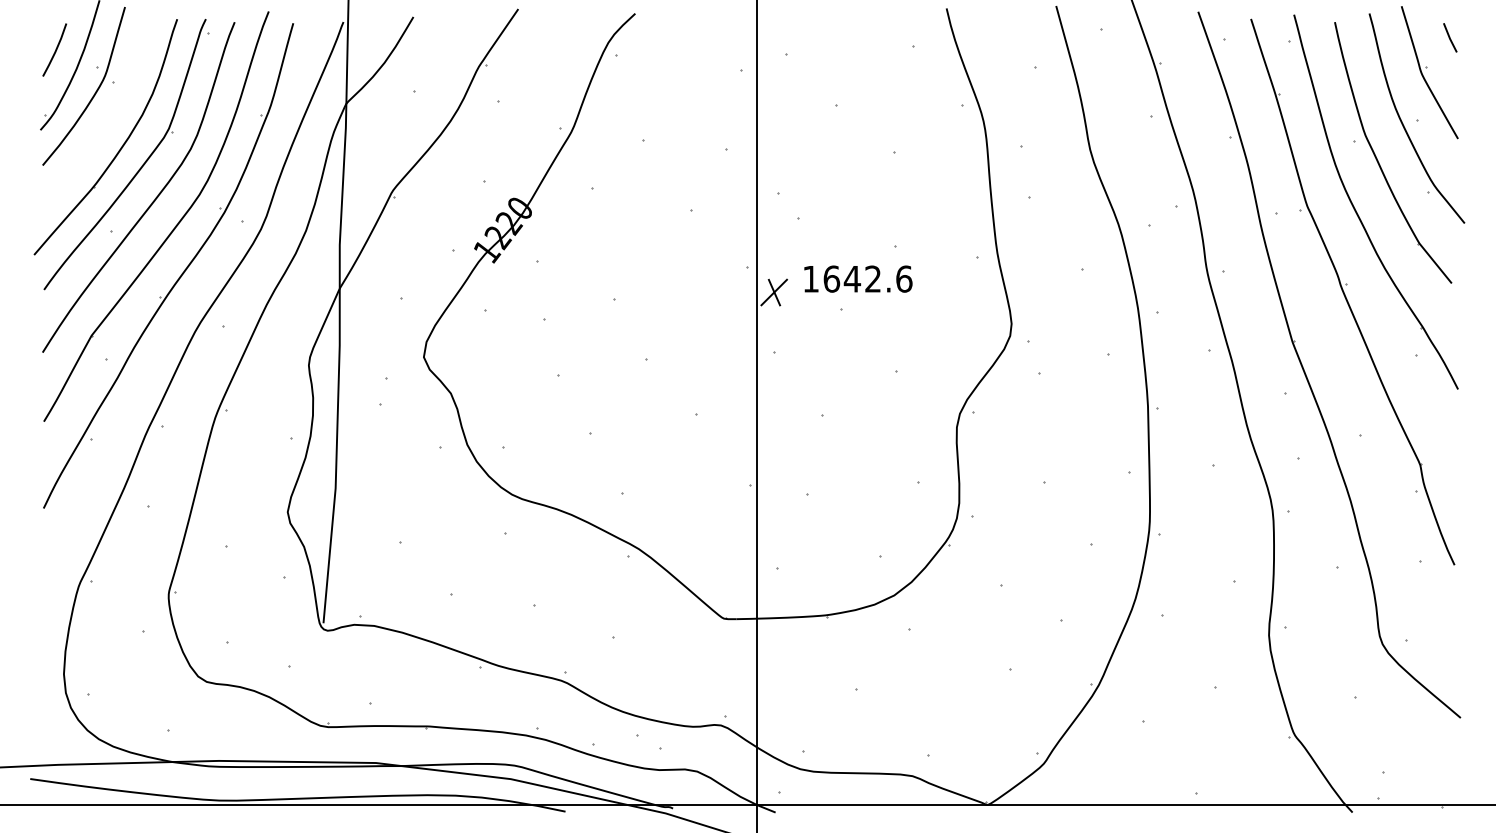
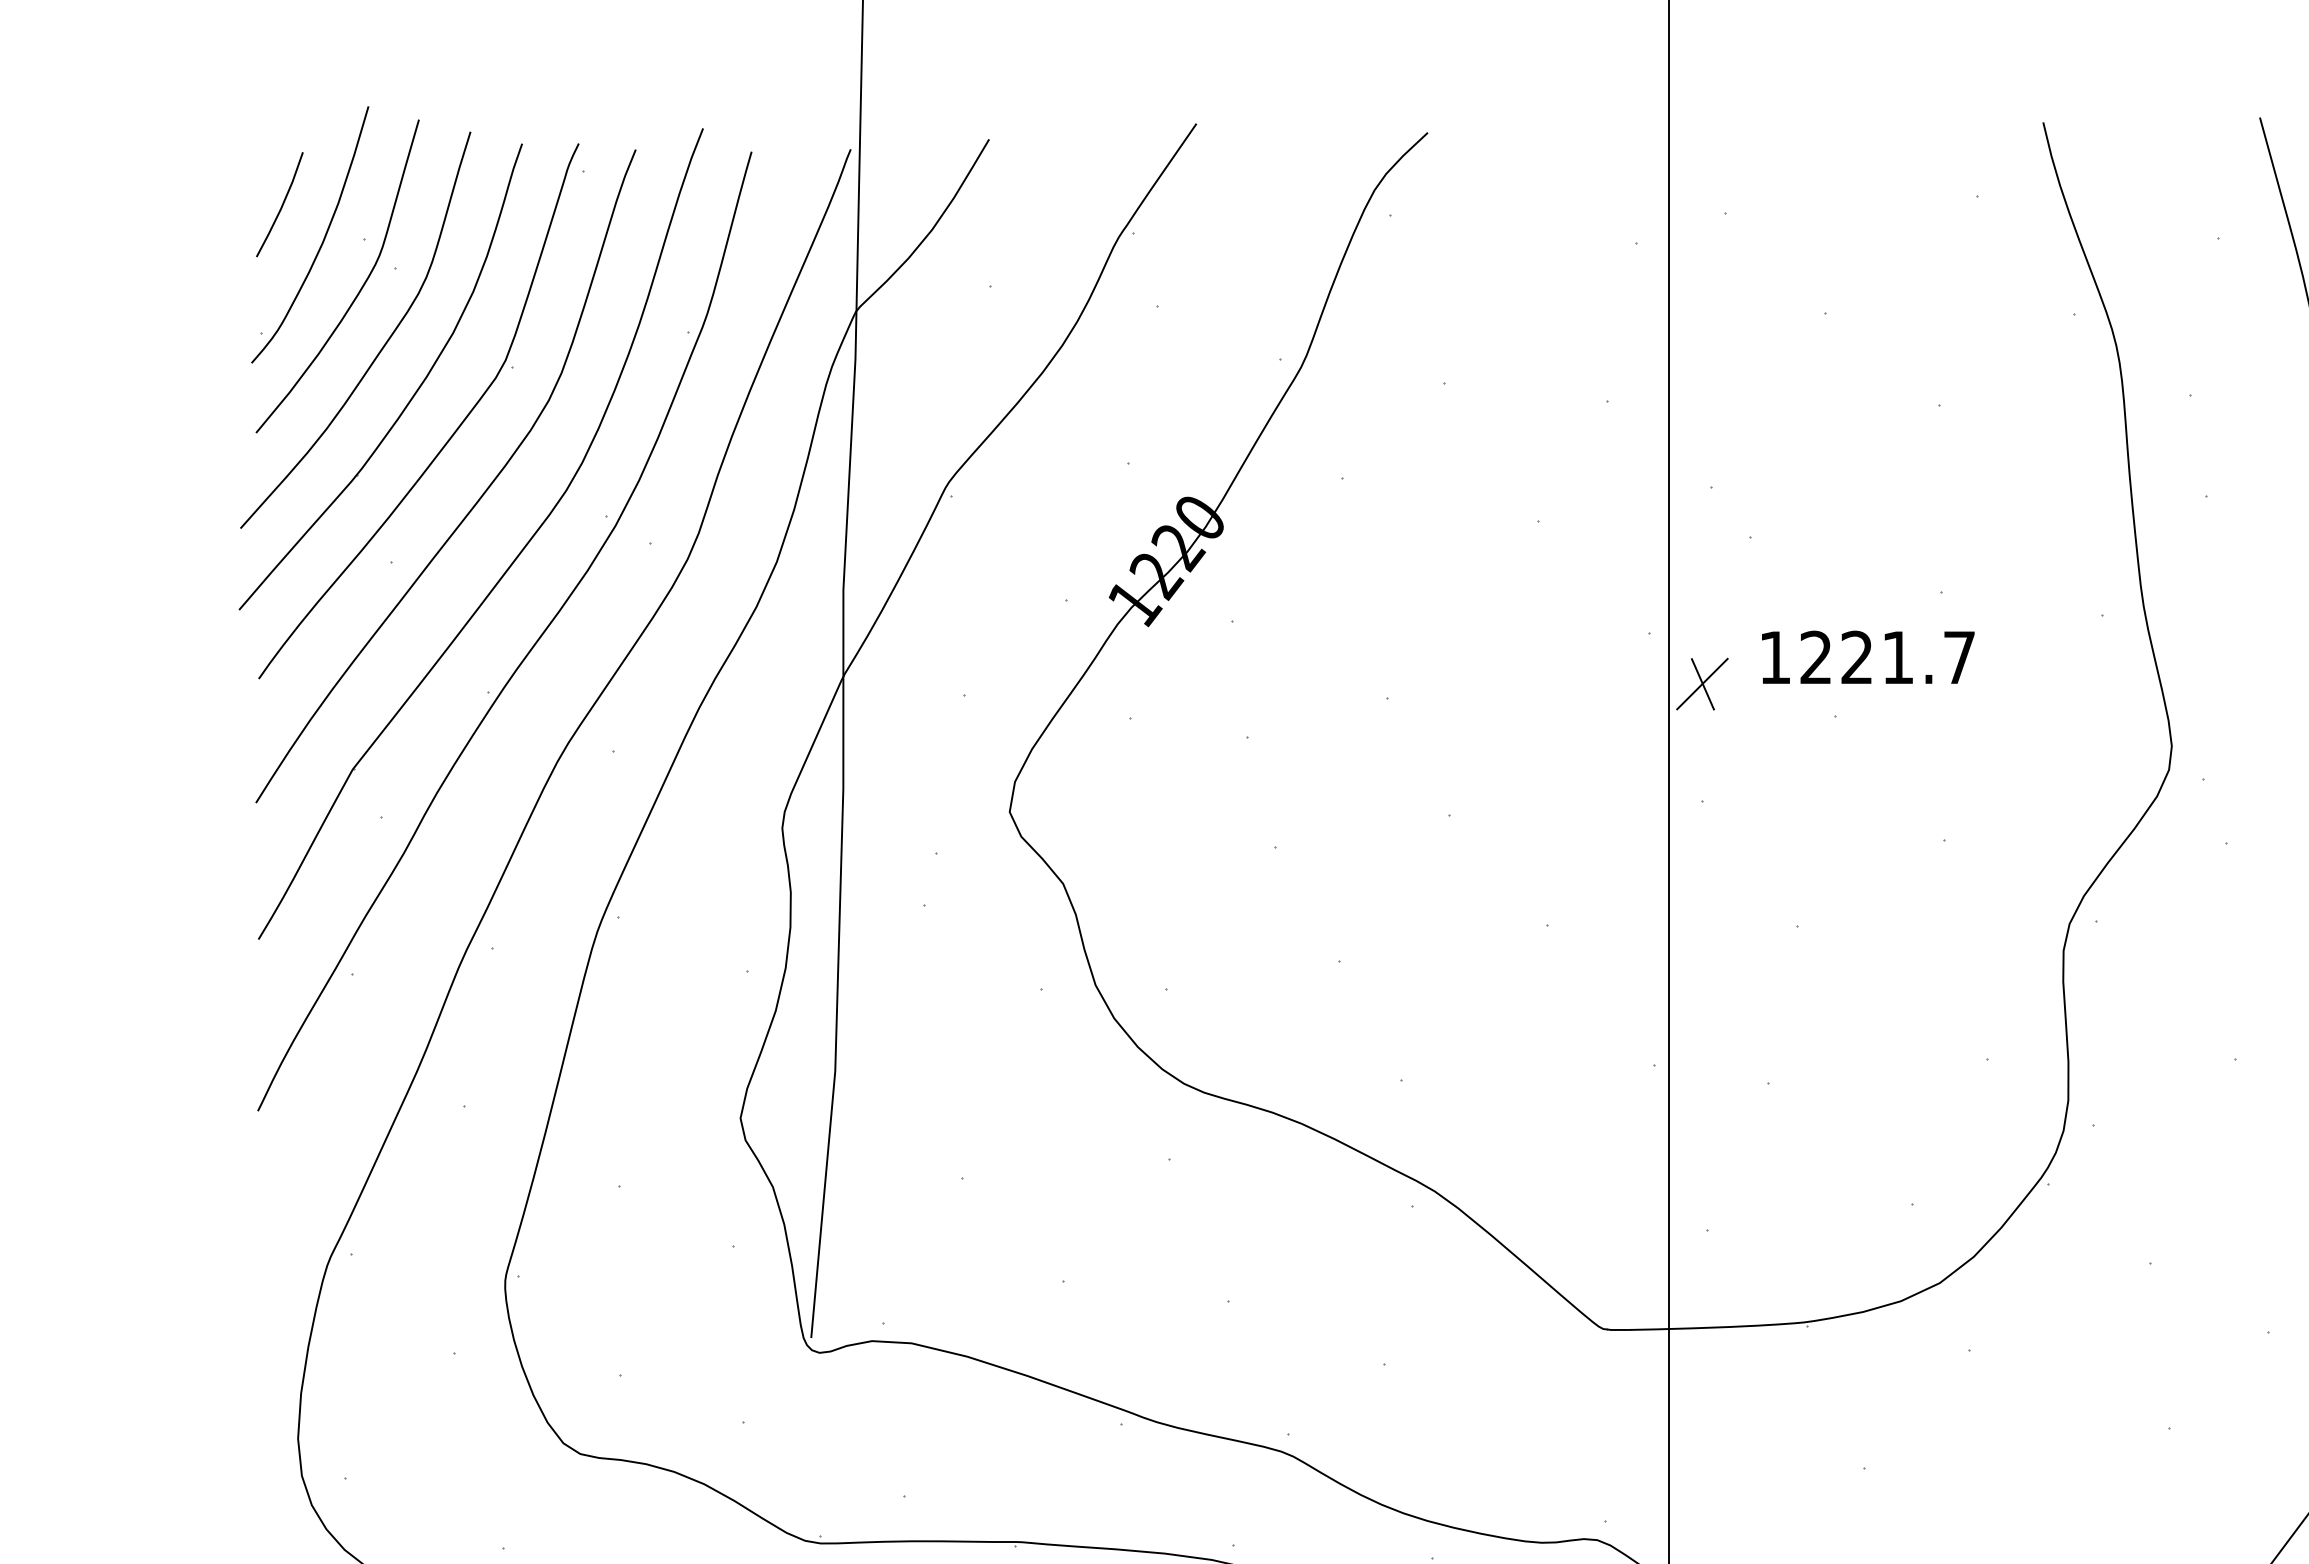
curve: (105, 122) -> (380, 347), added
text: (867, 278) -> (1886, 656), 1642.6 -> 1221.7

